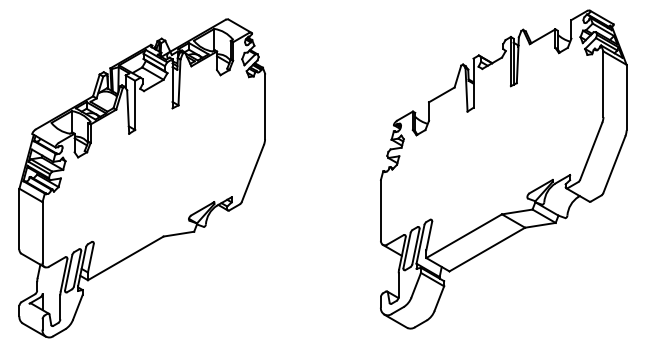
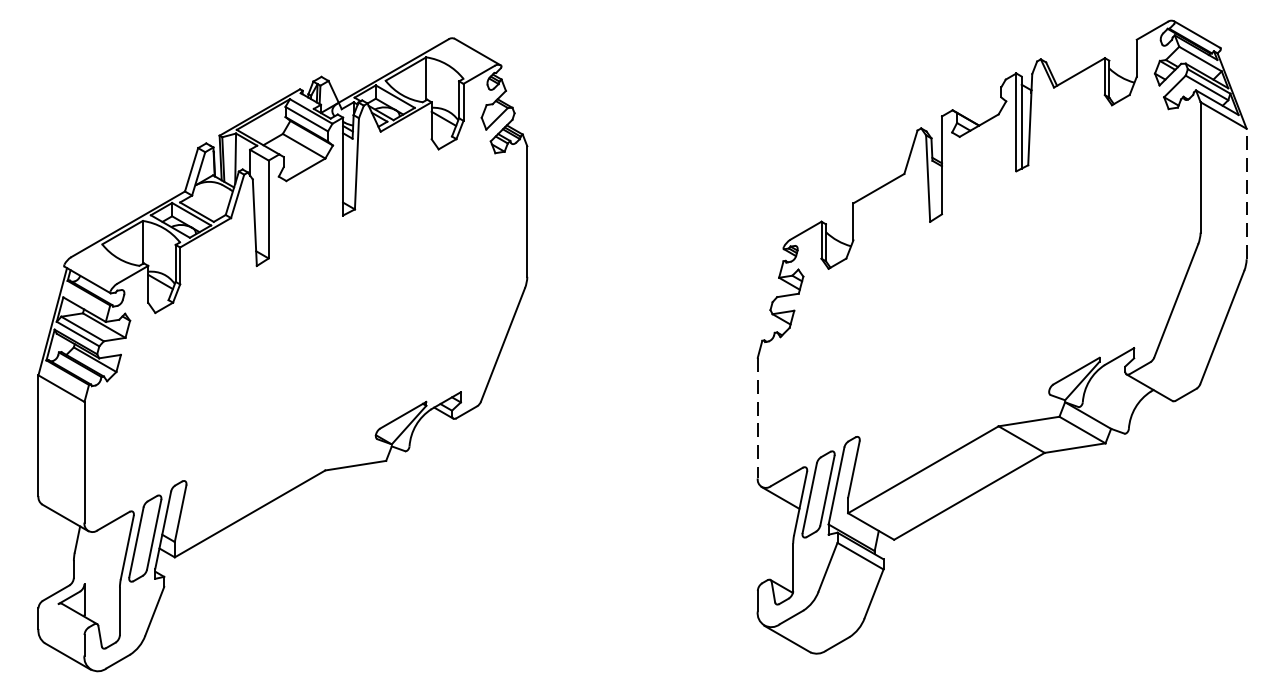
line: (626, 97) -> (1246, 193), solid -> dashed
line: (380, 210) -> (756, 418), solid -> dashed

